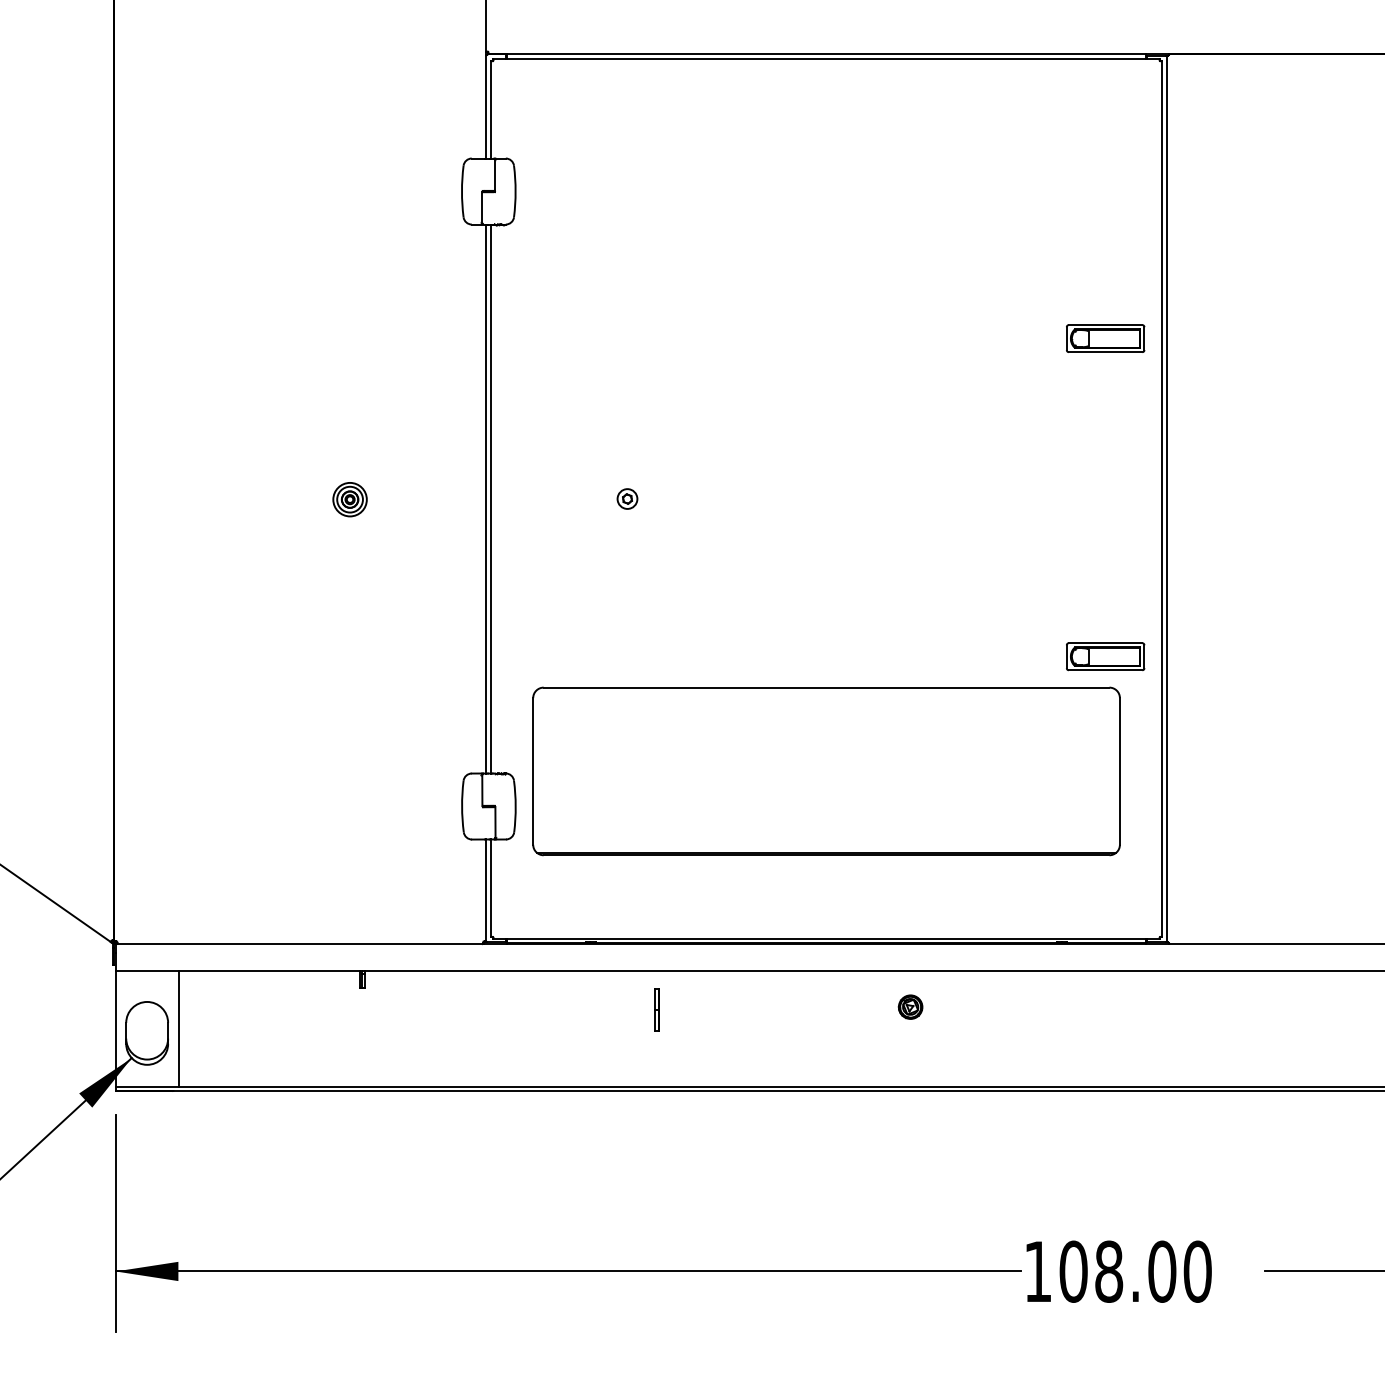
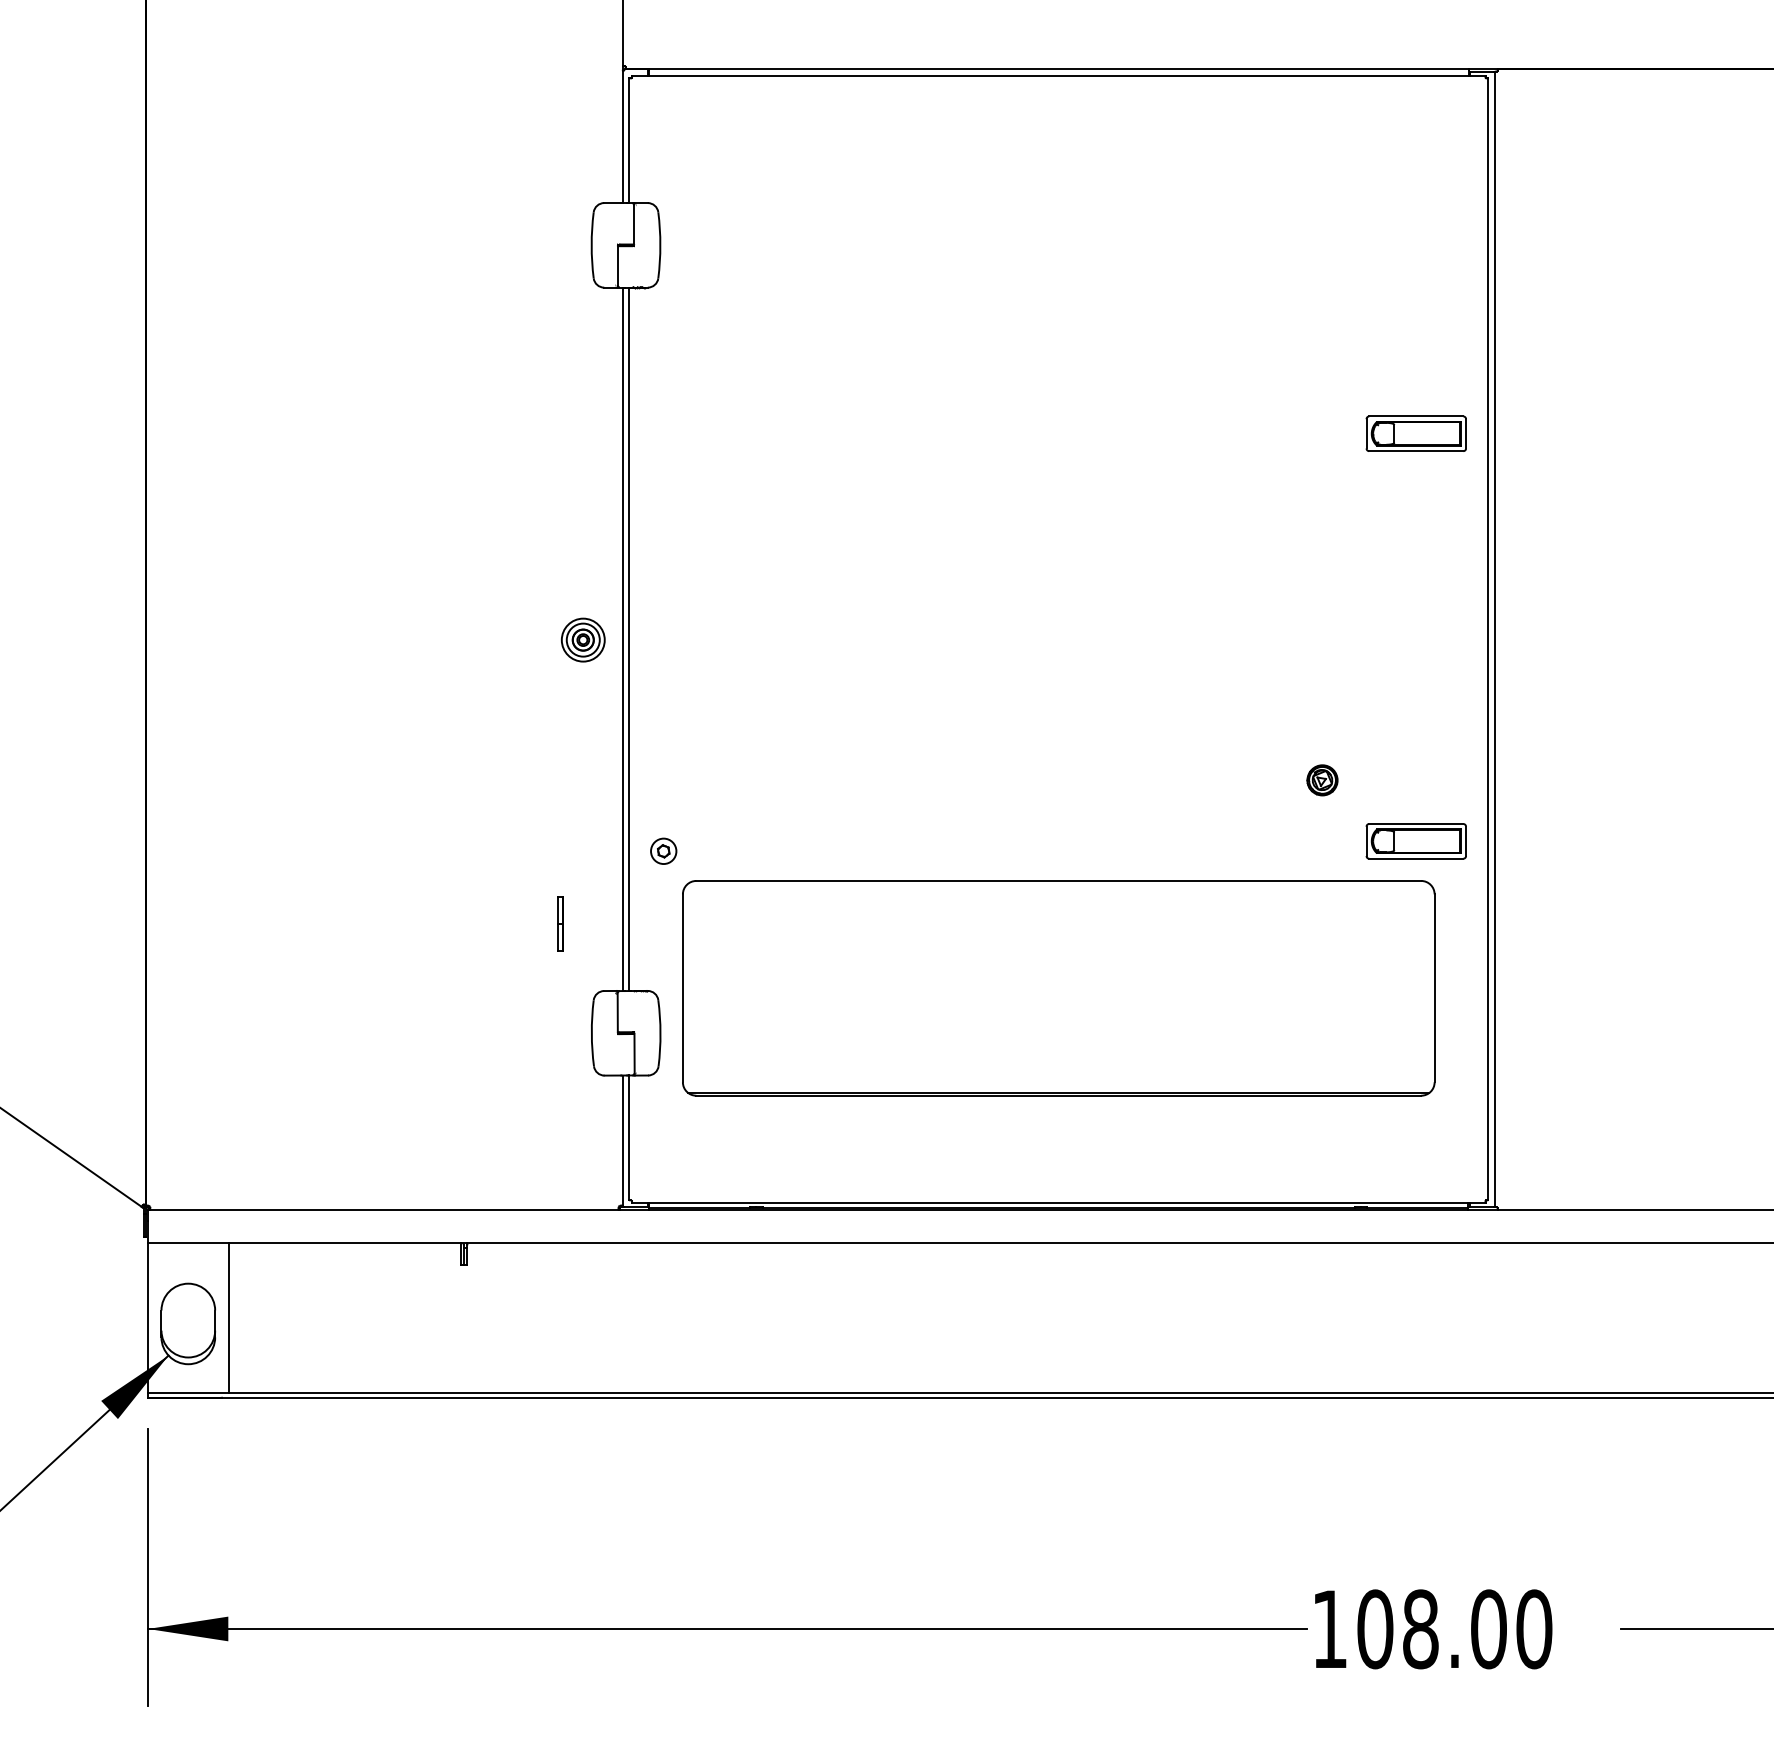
part: (627, 498) -> (663, 850), moved
part: (349, 499) -> (582, 639), moved
part: (910, 1007) -> (1322, 780), moved
part: (656, 1009) -> (560, 923), moved

